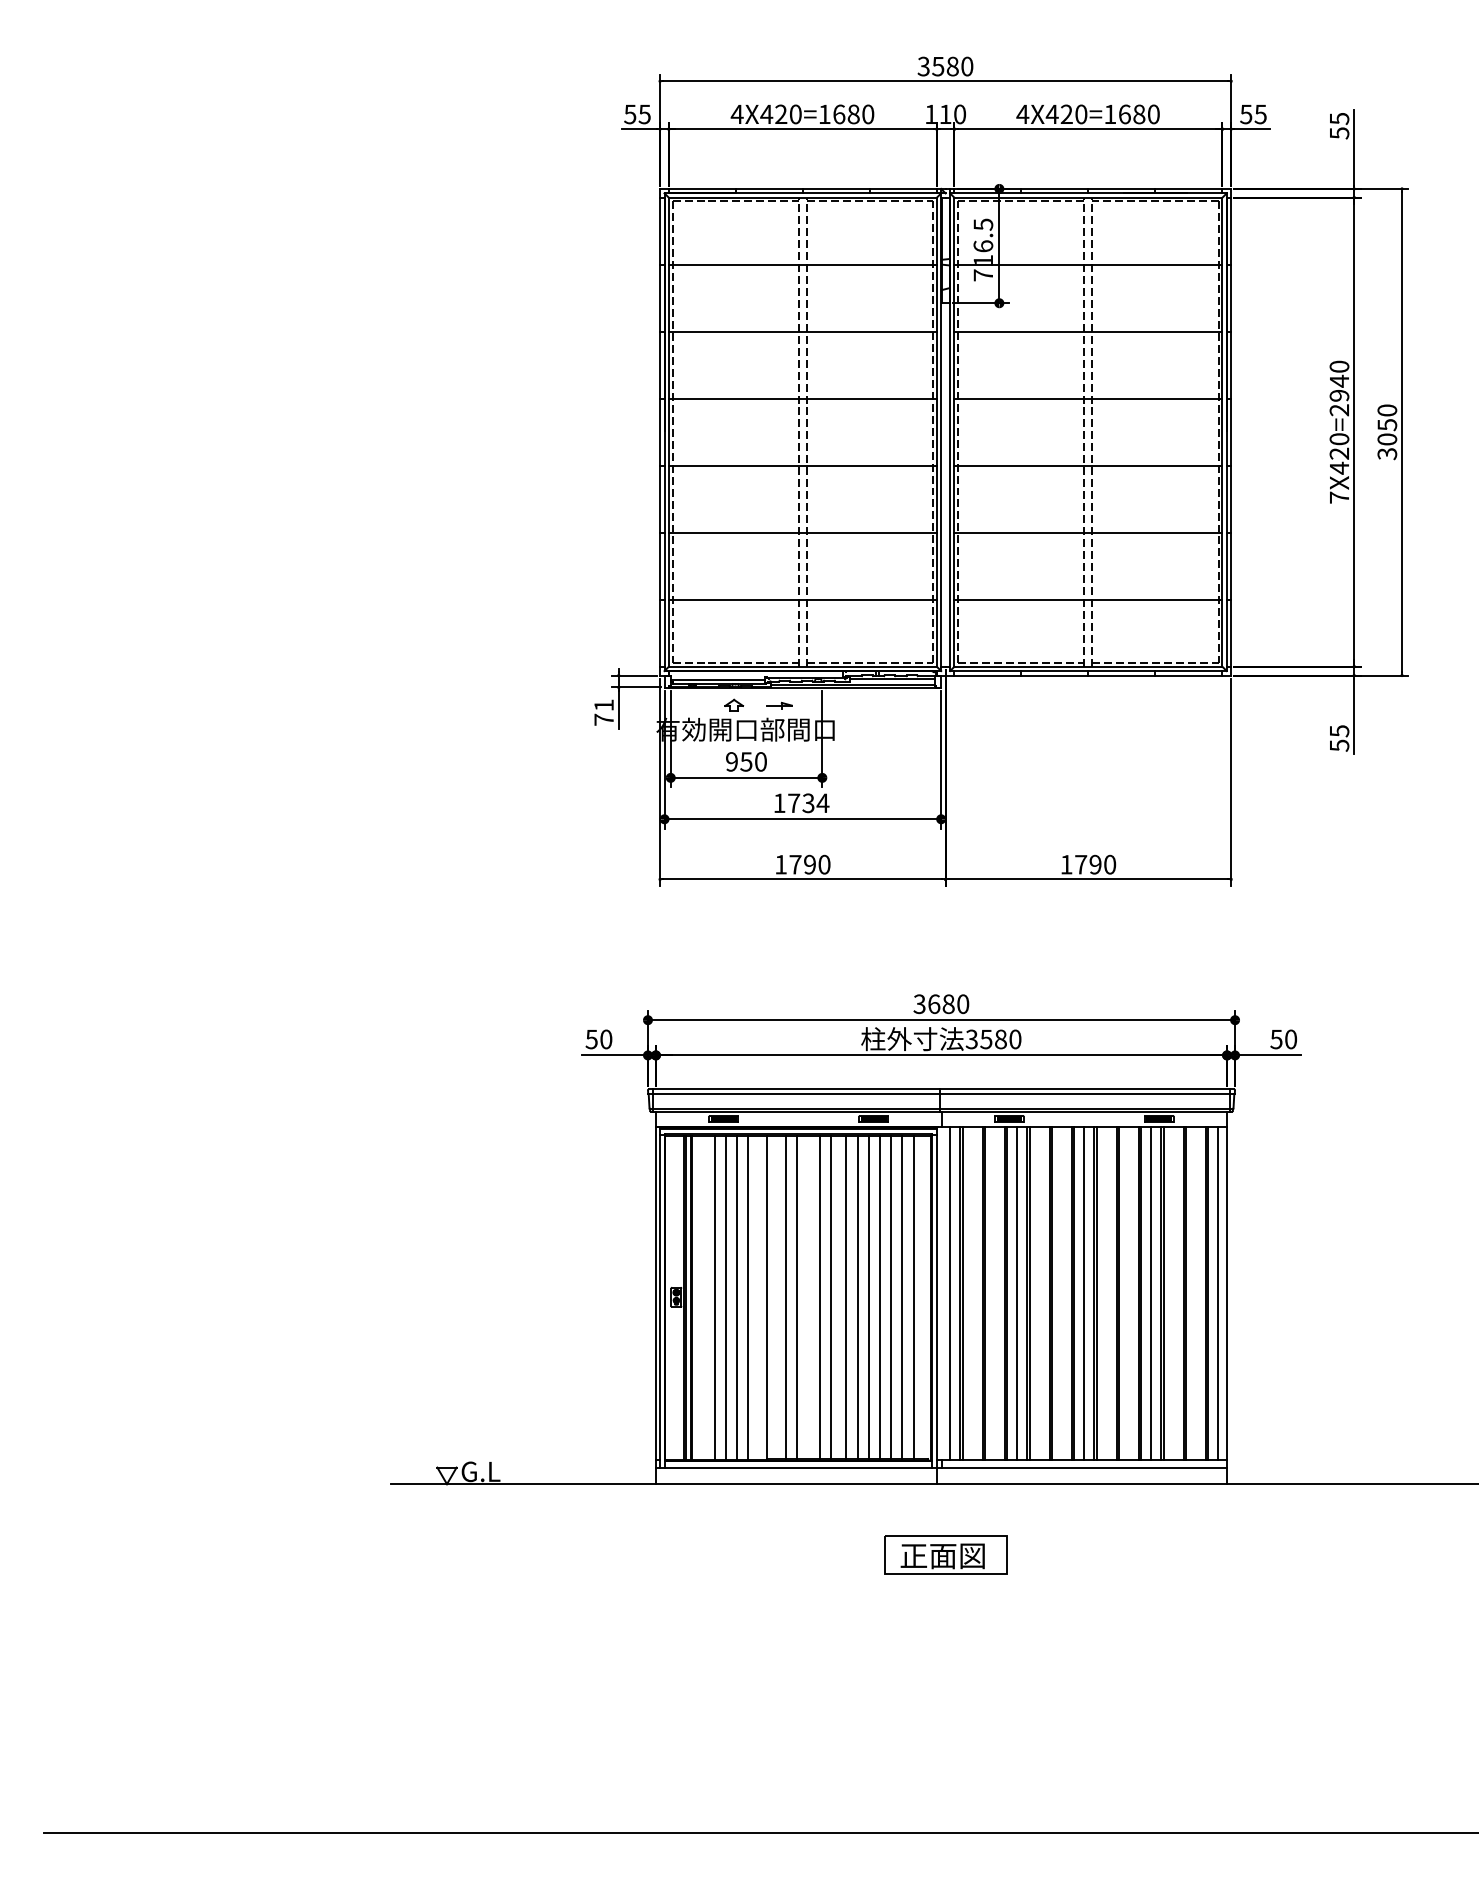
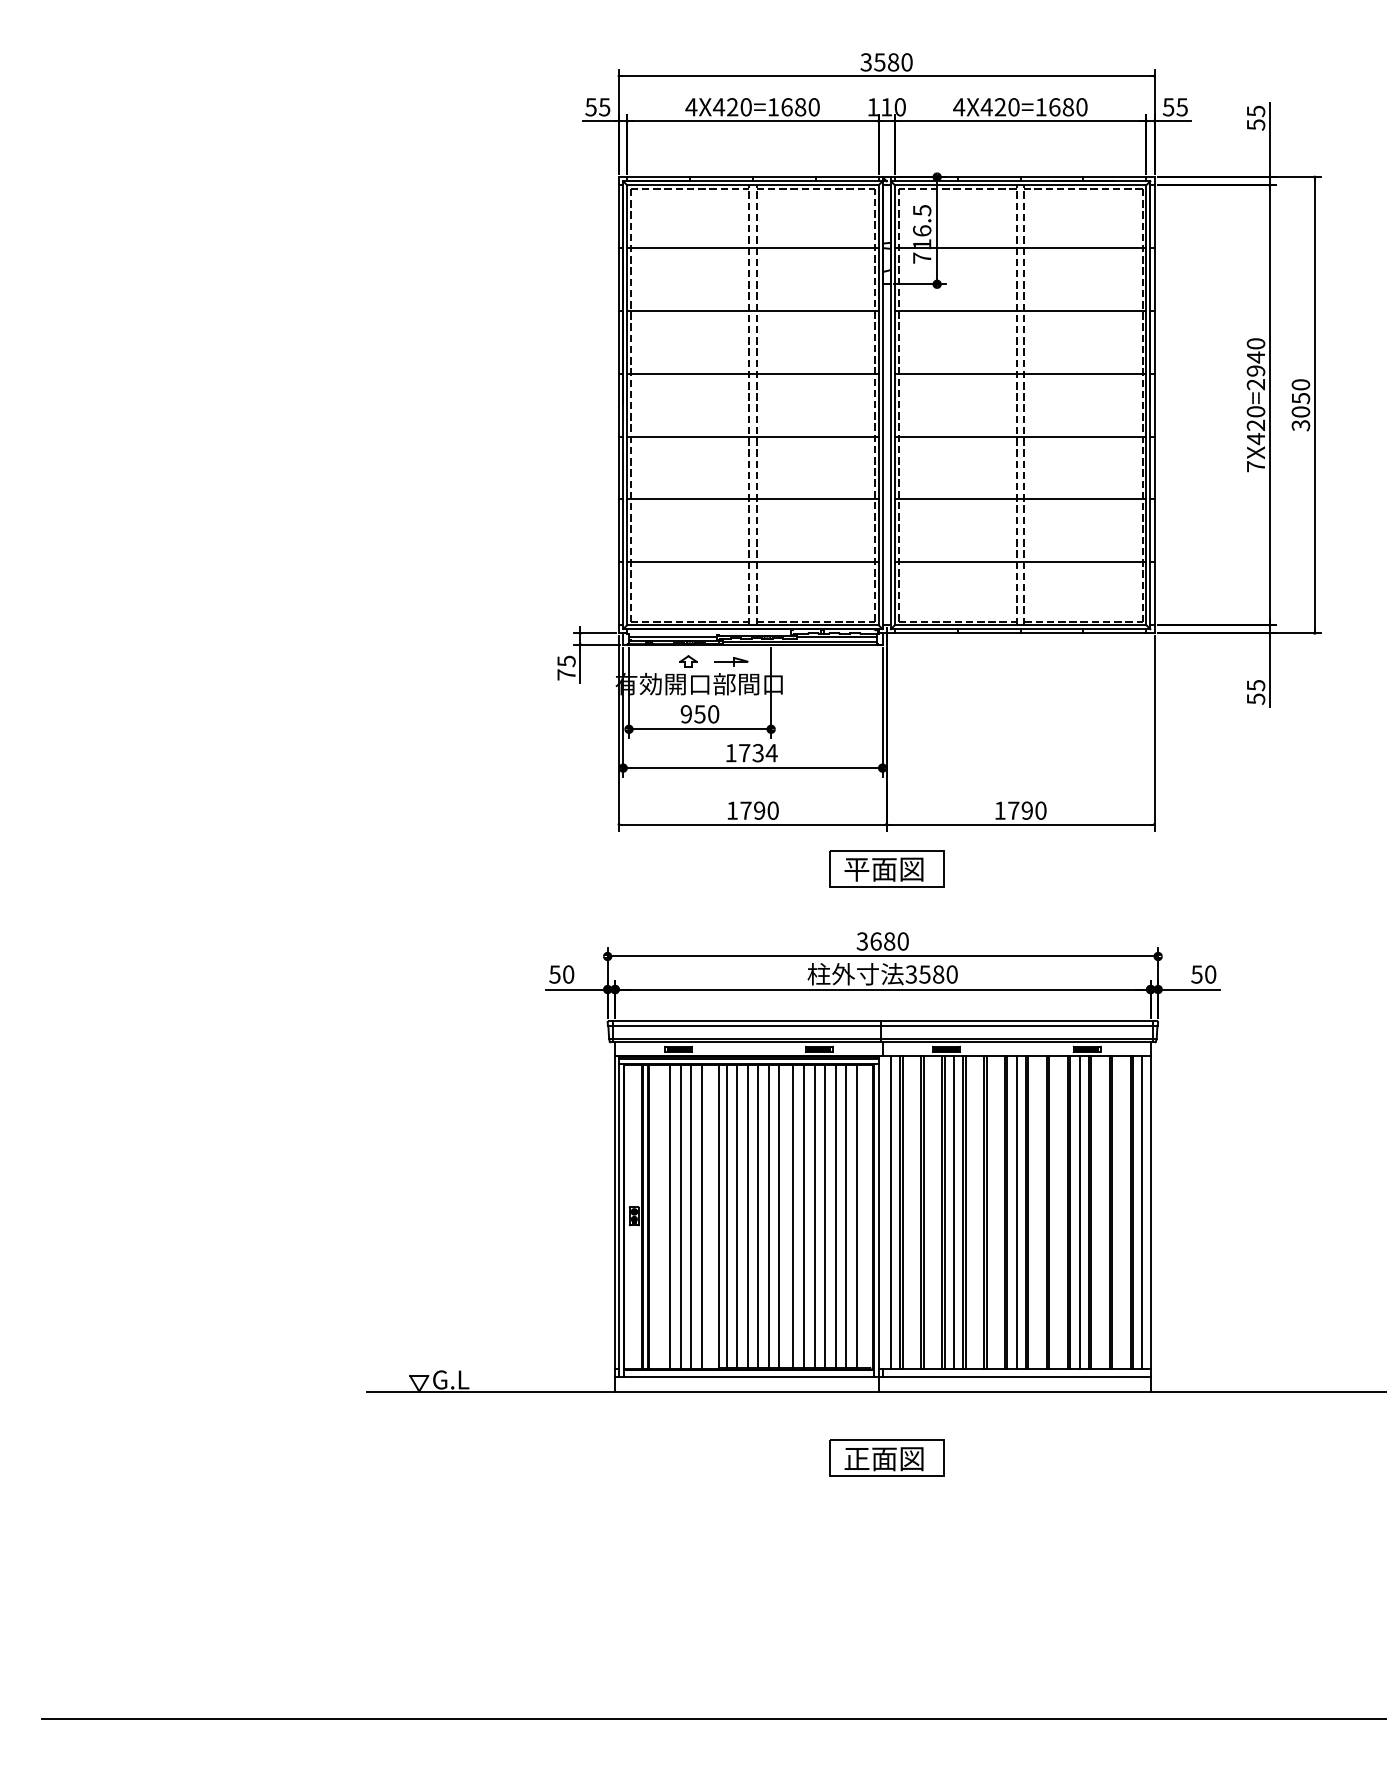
text: (603, 705) -> (565, 661), 71 -> 75
part: (779, 705) -> (731, 661), size x1.43
part: (945, 926) -> (886, 868), added
line: (775, 1297) -> (727, 1216), added
line: (808, 1297) -> (758, 1216), added

